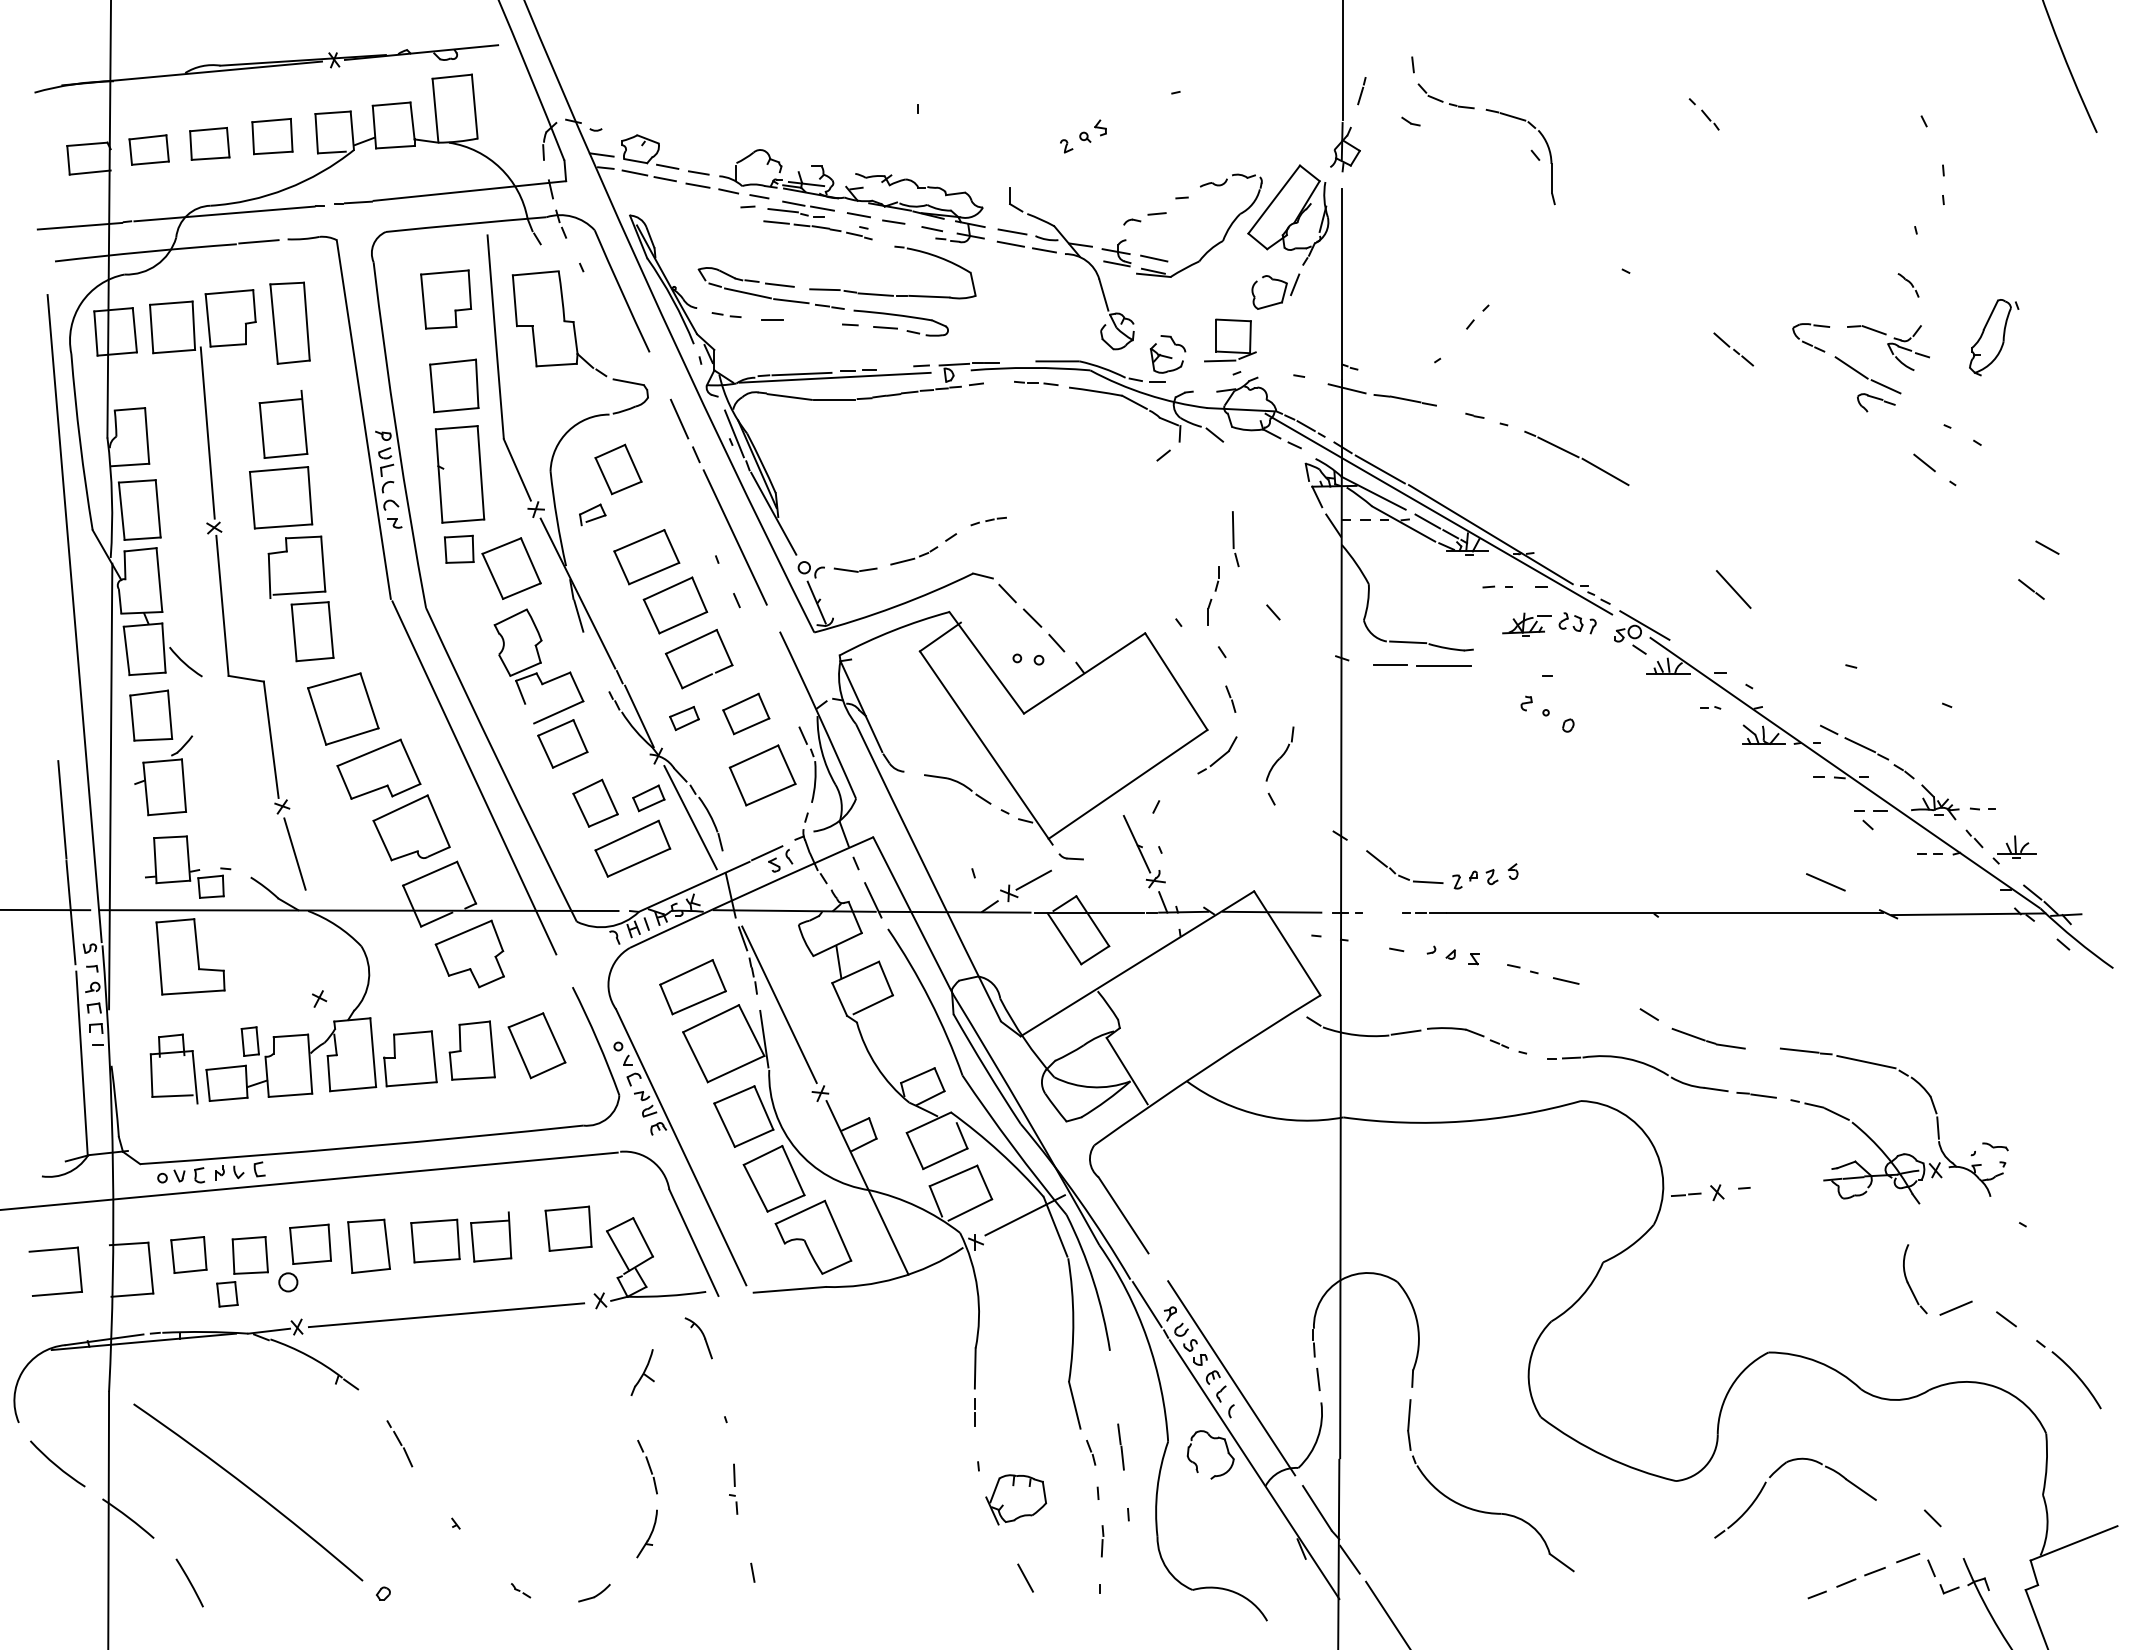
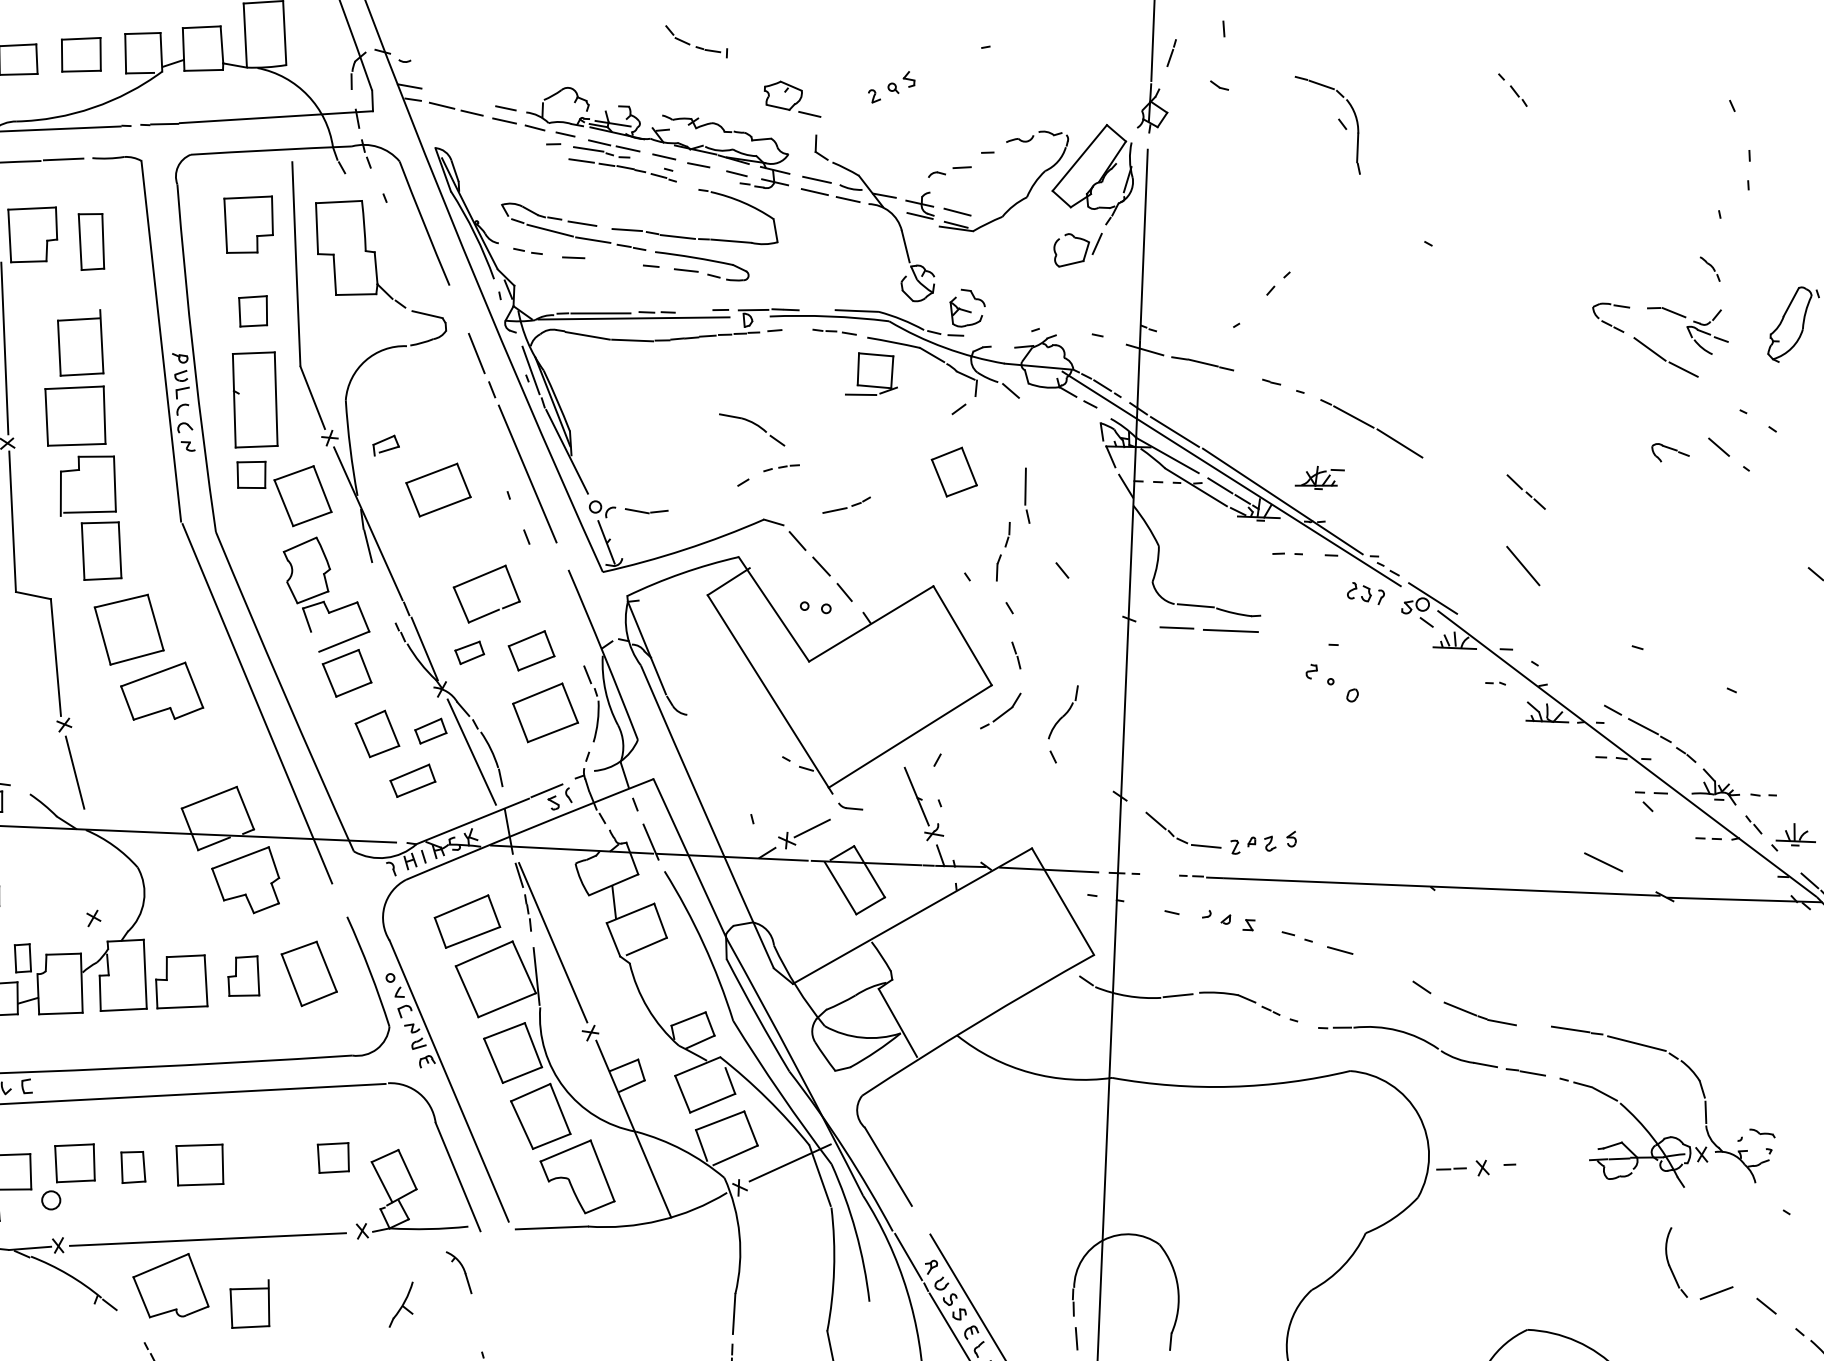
part: (1445, 96) -> (692, 39), moved
part: (650, 151) -> (793, 98), moved
part: (289, 322) -> (90, 241), size x0.7
part: (1230, 340) -> (872, 374), moved
part: (1733, 349) -> (1526, 492), moved
part: (454, 385) -> (253, 310), size x0.6
part: (1876, 402) -> (1670, 452), moved
part: (618, 469) -> (954, 472), moved
part: (914, 555) -> (846, 504), moved
part: (675, 605) -> (465, 539), removed
part: (1526, 624) -> (1319, 477), moved
part: (957, 789) -> (751, 429), moved
part: (411, 827) -> (171, 1285), moved
part: (632, 848) -> (412, 780), size x0.6
part: (471, 1050) -> (243, 976), size x0.7
part: (568, 1228) -> (333, 1157), size x0.7
part: (491, 1236) -> (250, 1303), moved
part: (368, 1245) -> (132, 1166), size x0.6

